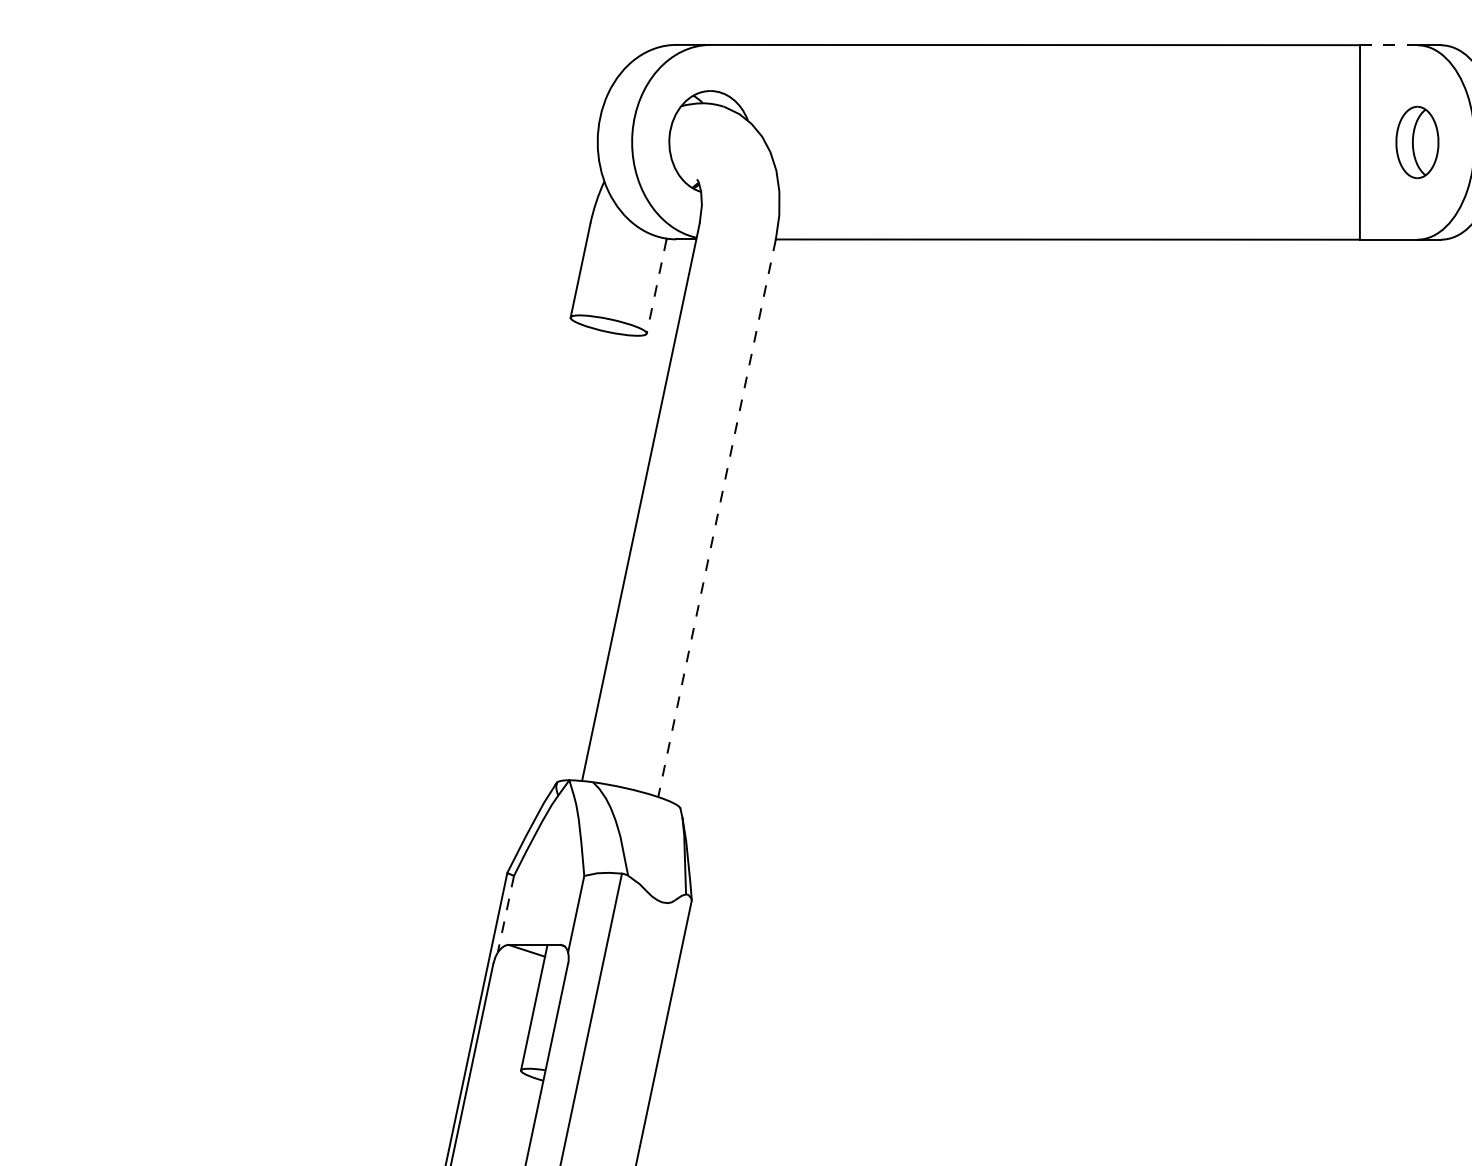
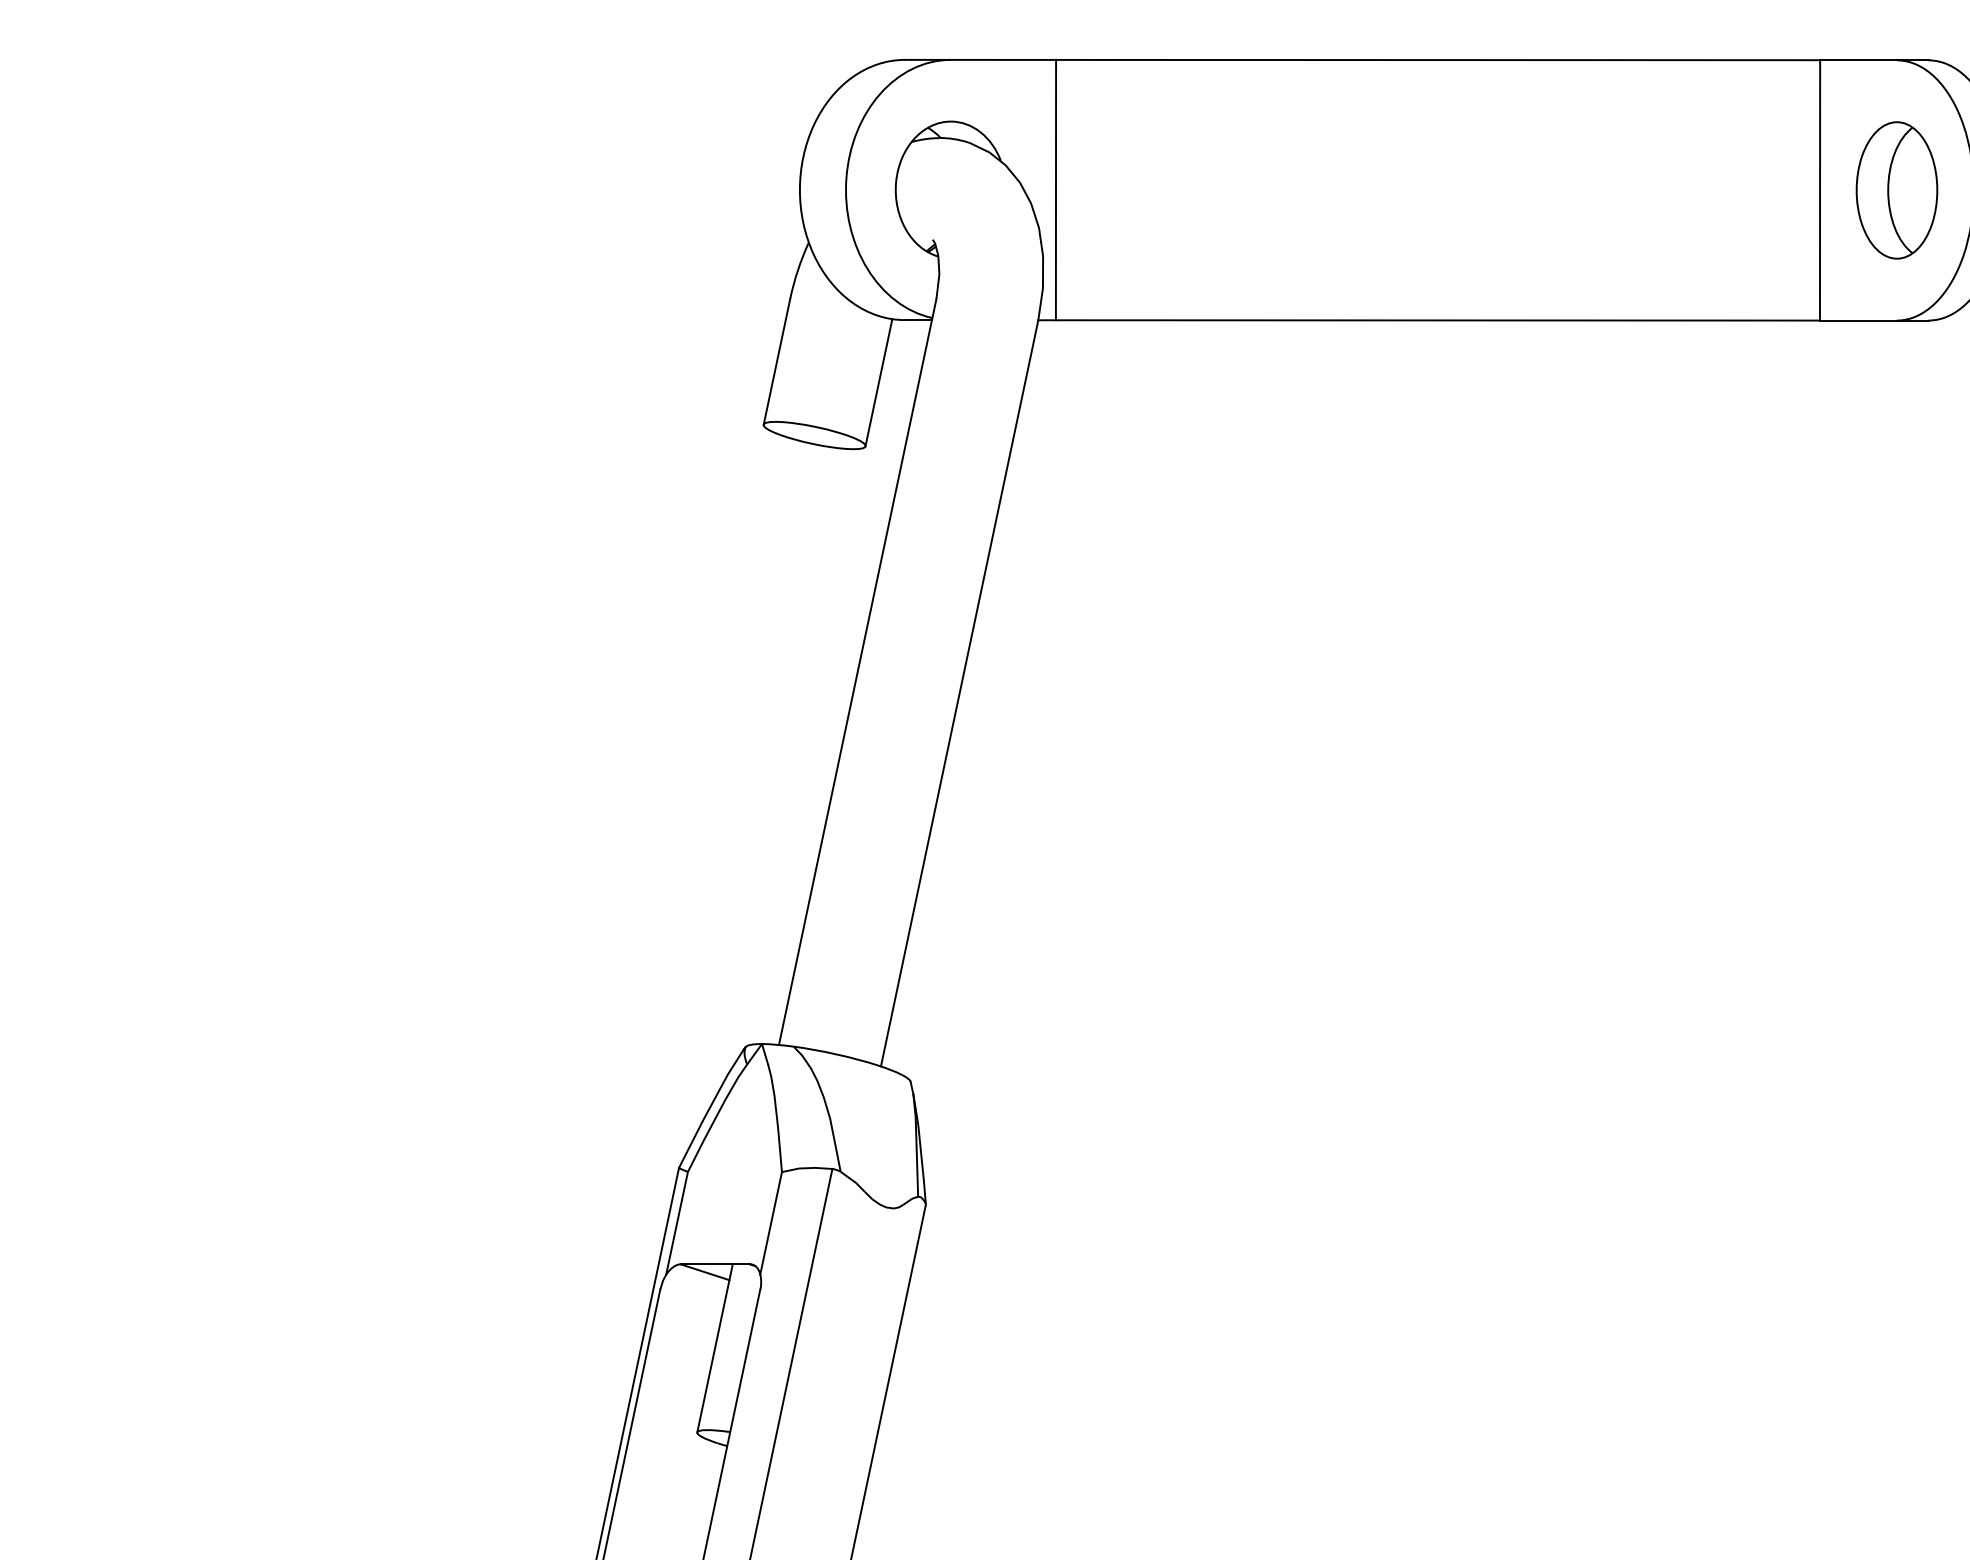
line: (1389, 45) -> (1859, 60), dashed -> solid
line: (788, 141) -> (1055, 189), added
part: (1417, 142) -> (1896, 190), size x1.43
line: (656, 286) -> (878, 383), dashed -> solid
line: (716, 518) -> (959, 693), dashed -> solid
line: (505, 914) -> (676, 1223), dashed -> solid

